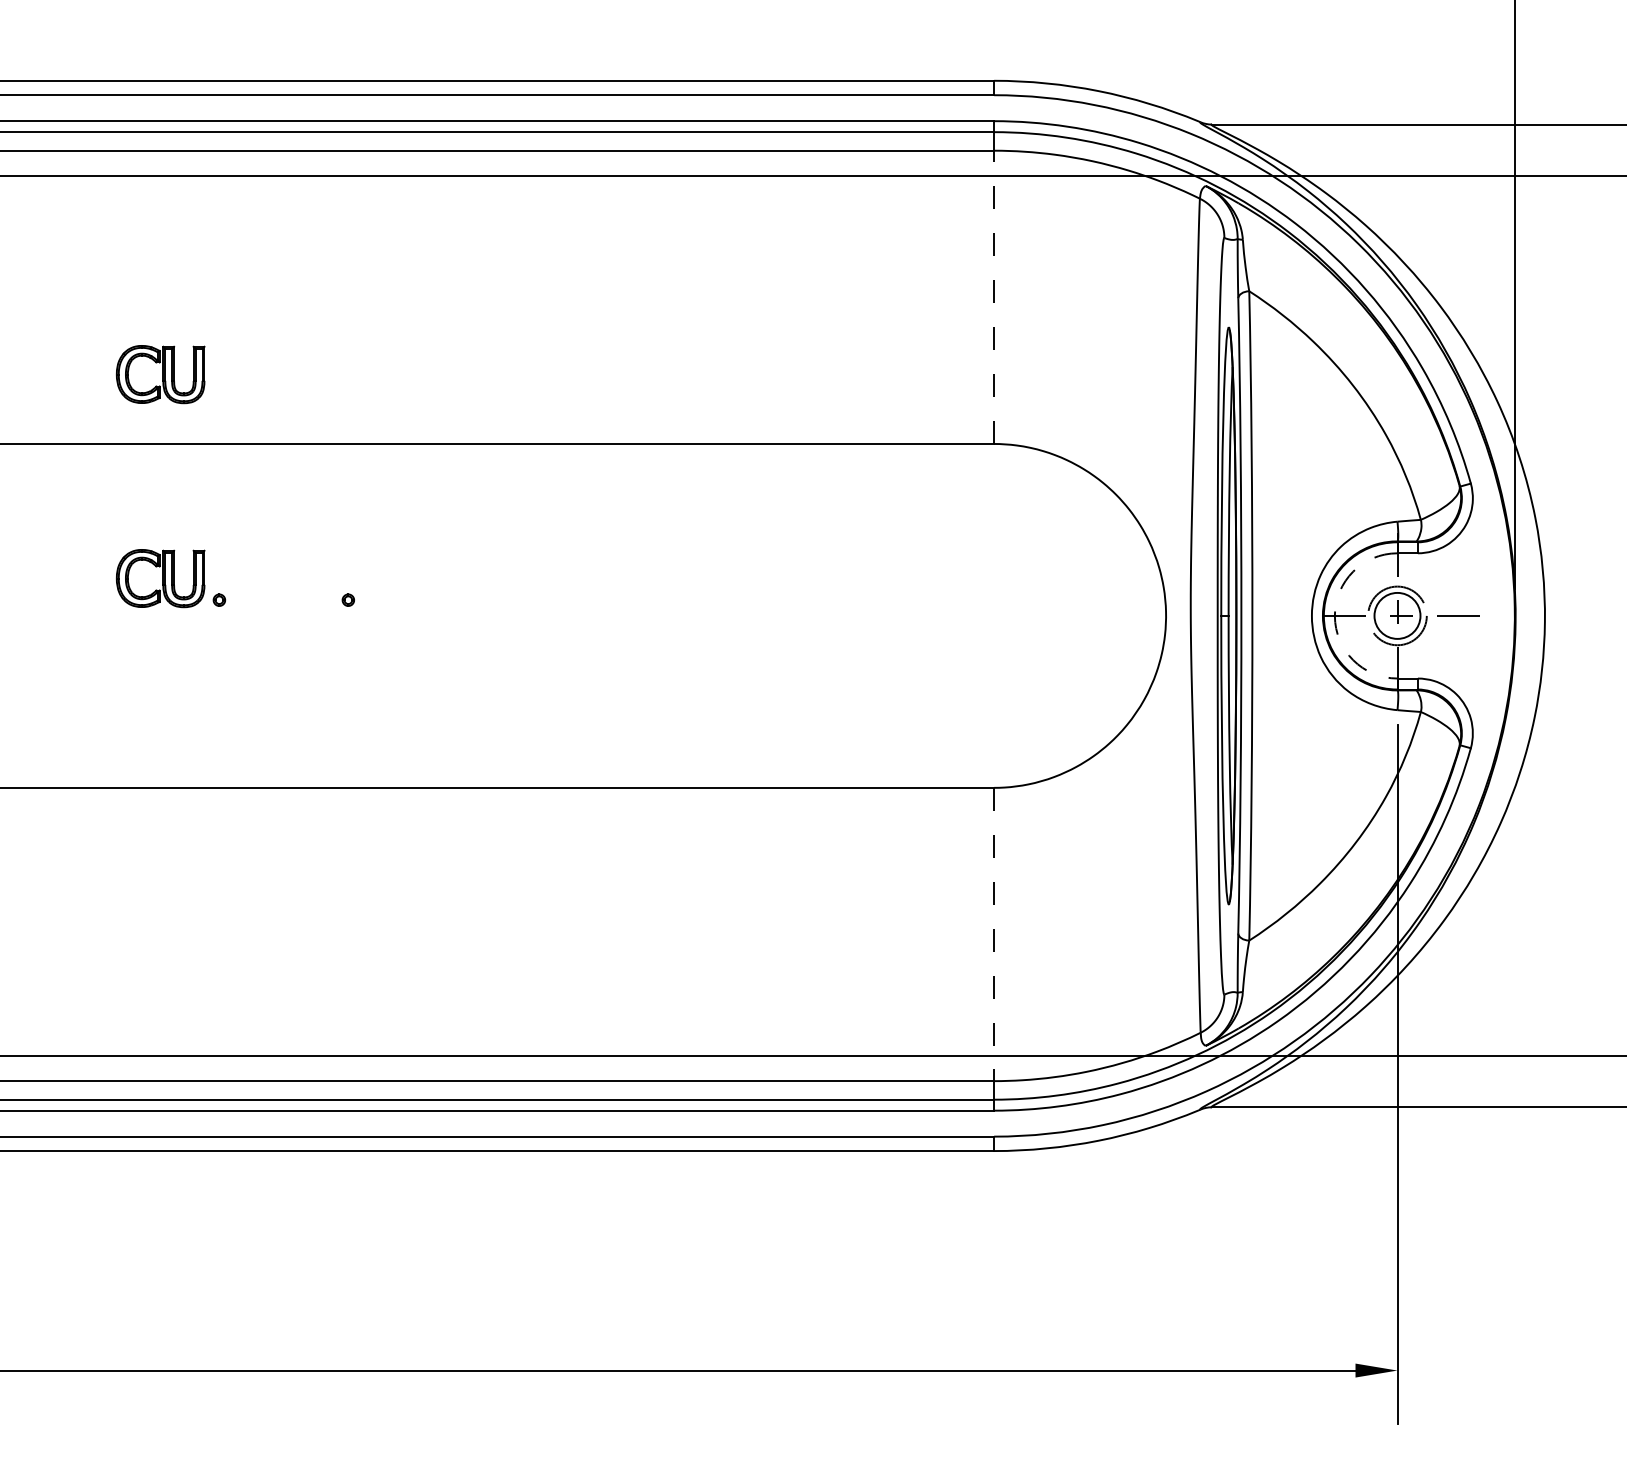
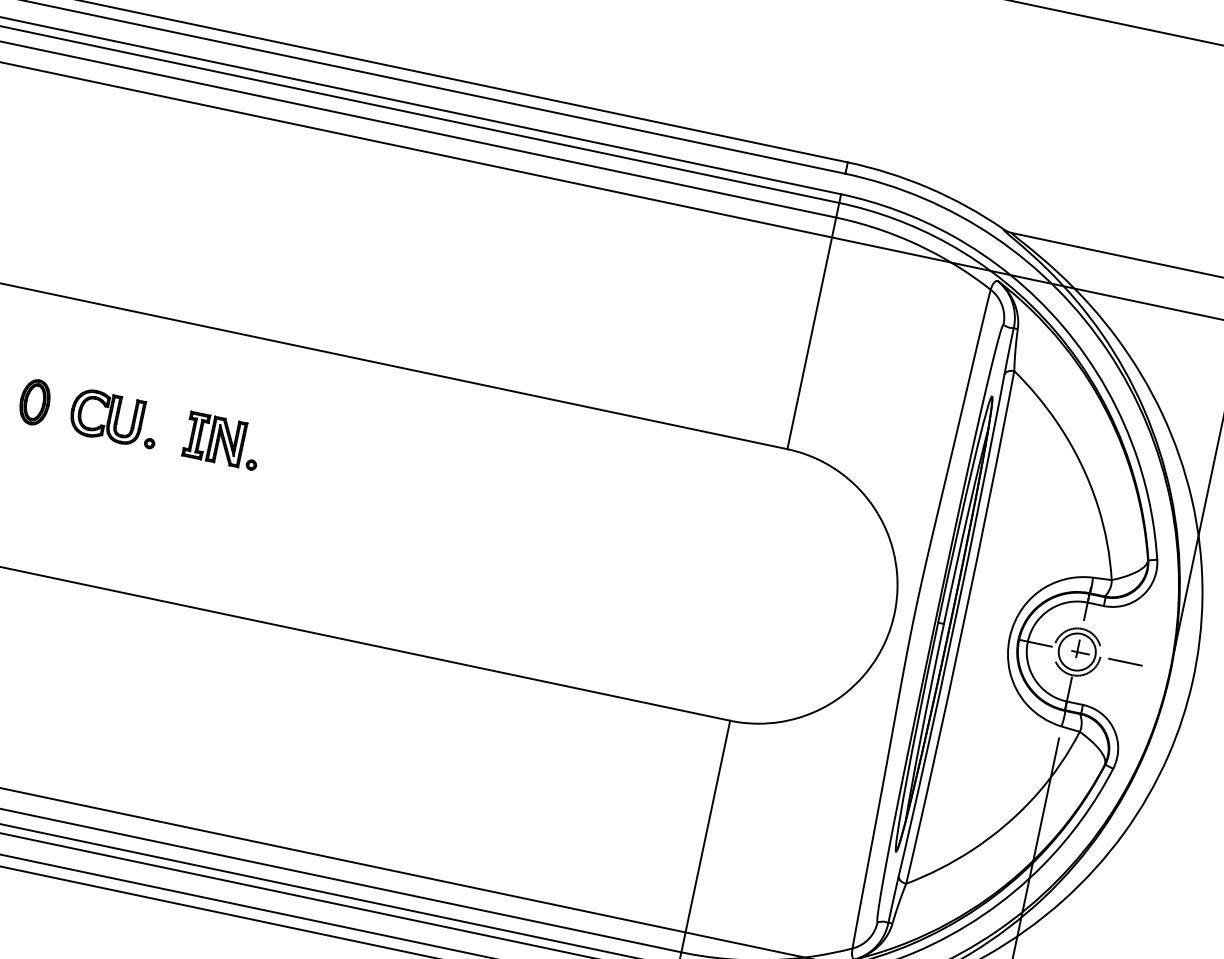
line: (994, 297) -> (812, 333), dashed -> solid
part: (160, 374) -> (140, 255), removed
part: (296, 578) -> (214, 439), added
part: (69, 579) -> (34, 402), added
arc: (1334, 615) -> (1027, 641), dashed -> solid
line: (994, 934) -> (706, 836), dashed -> solid

